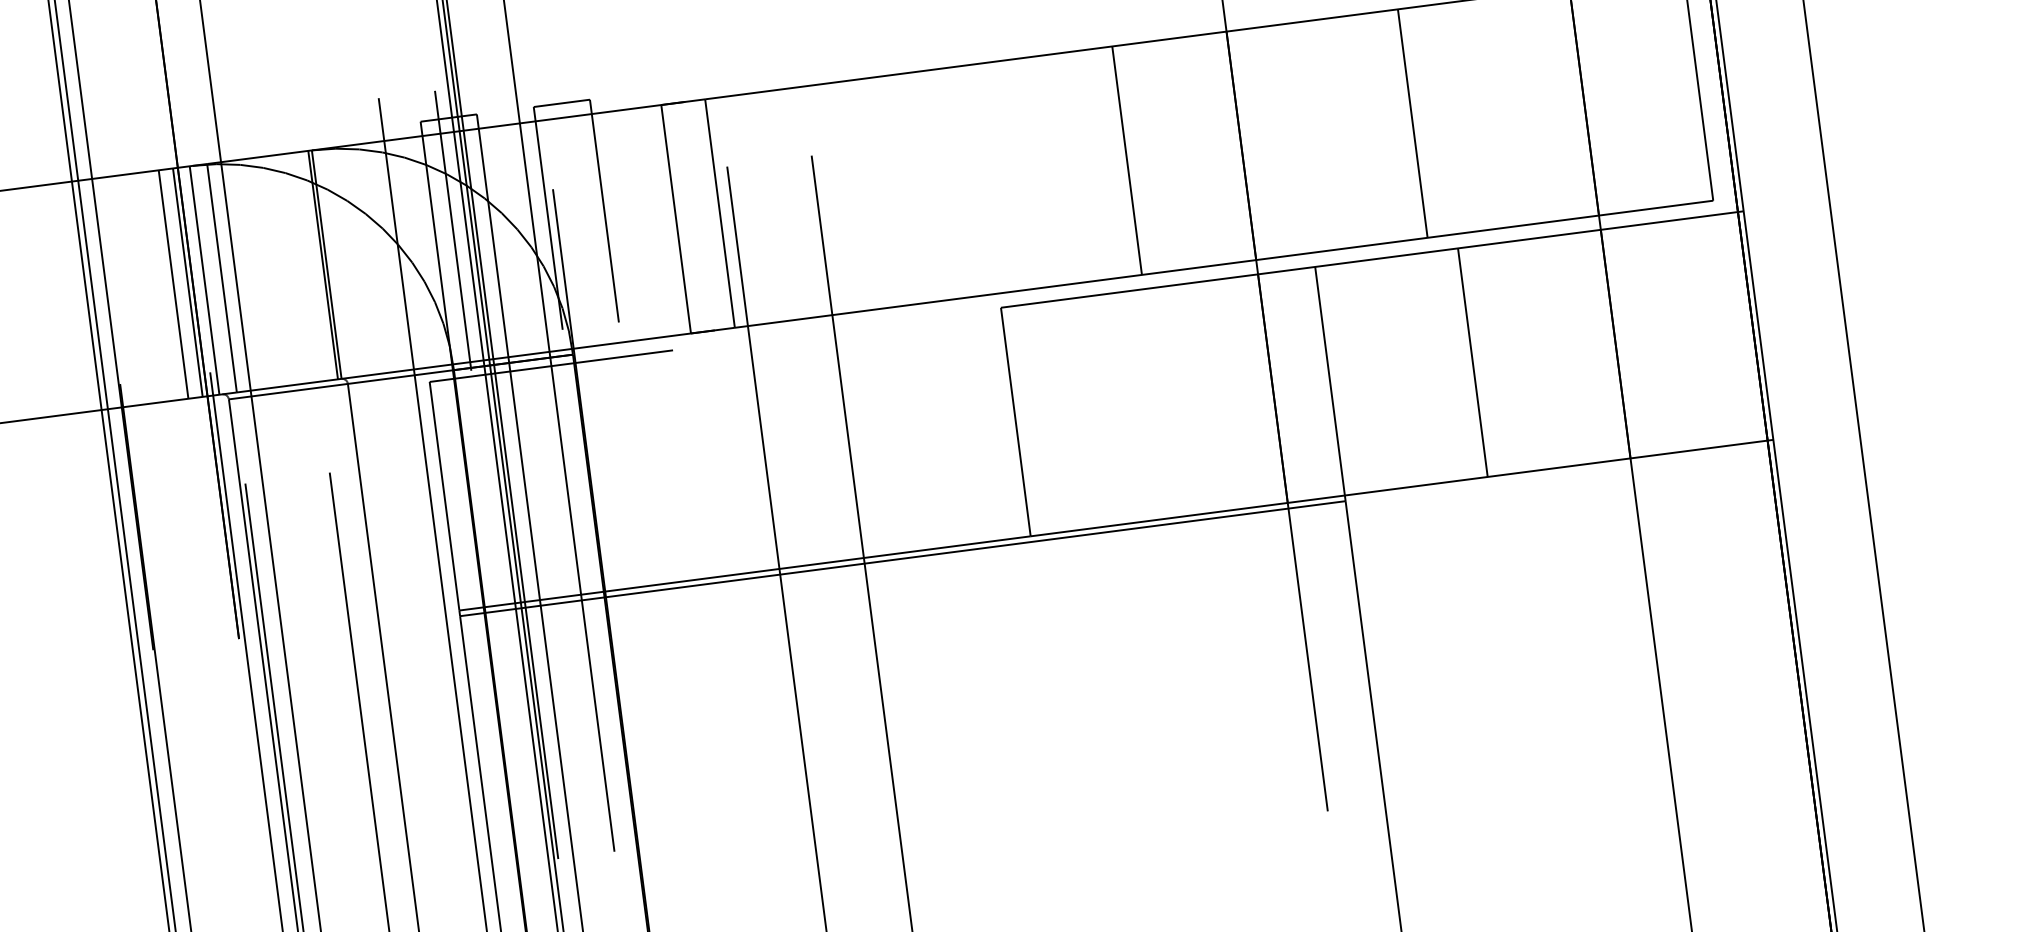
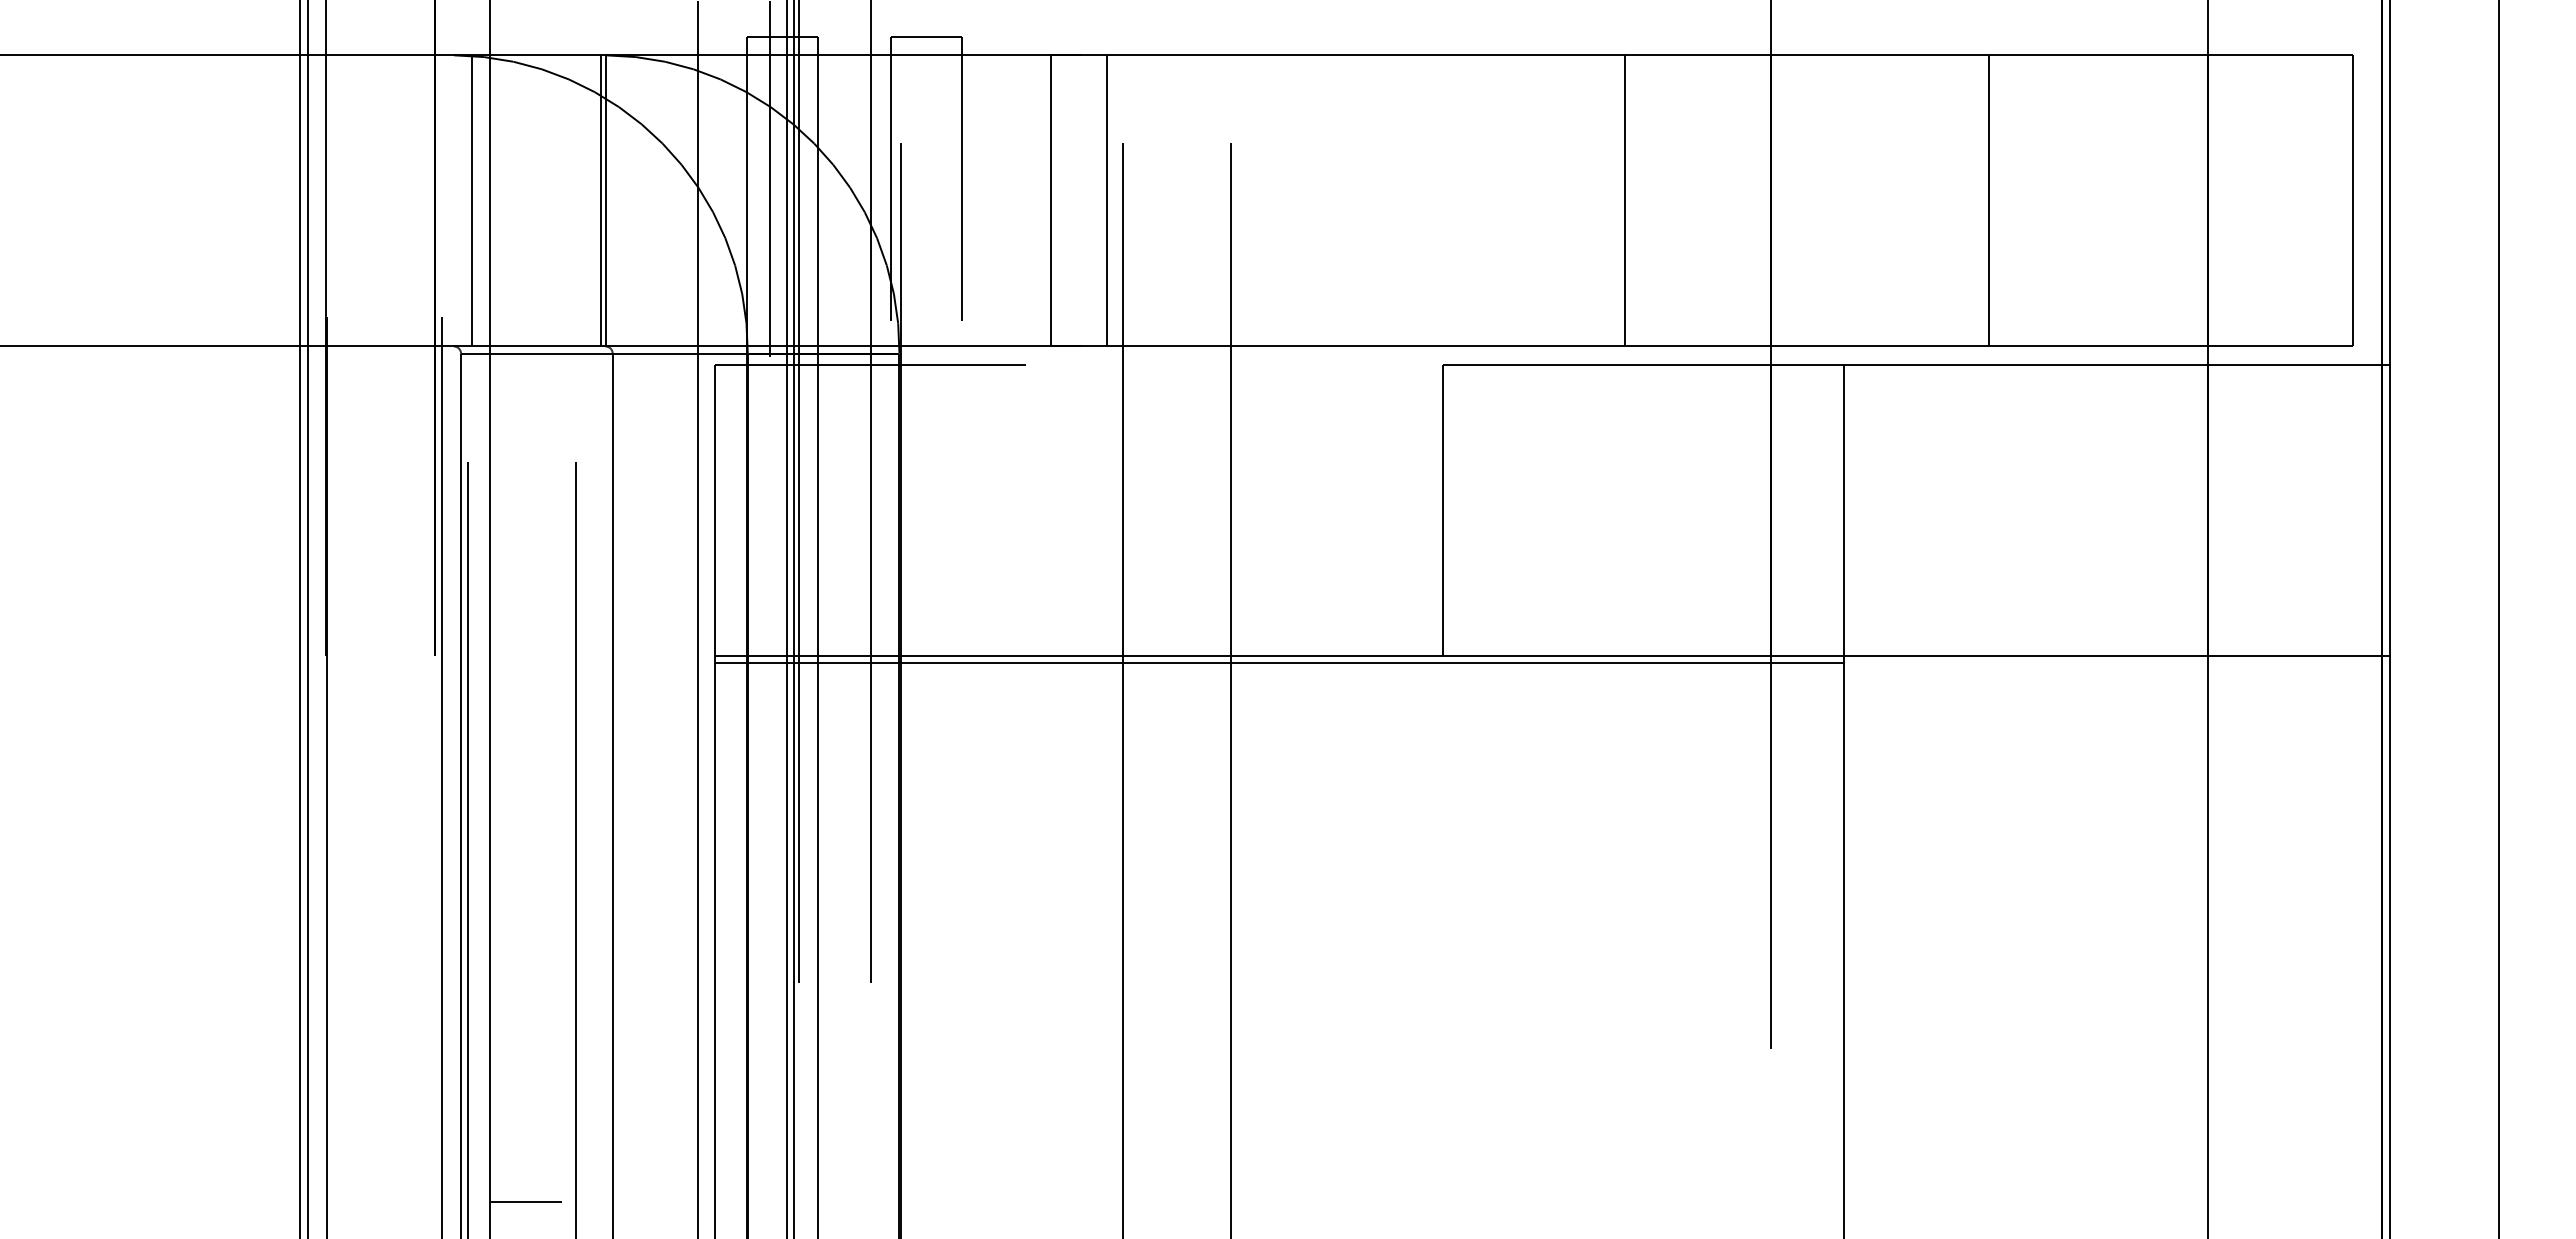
line: (204, 280) -> (449, 200), removed
line: (187, 282) -> (428, 200), removed
line: (173, 284) -> (410, 200), removed
line: (1472, 362) -> (2025, 509), removed

